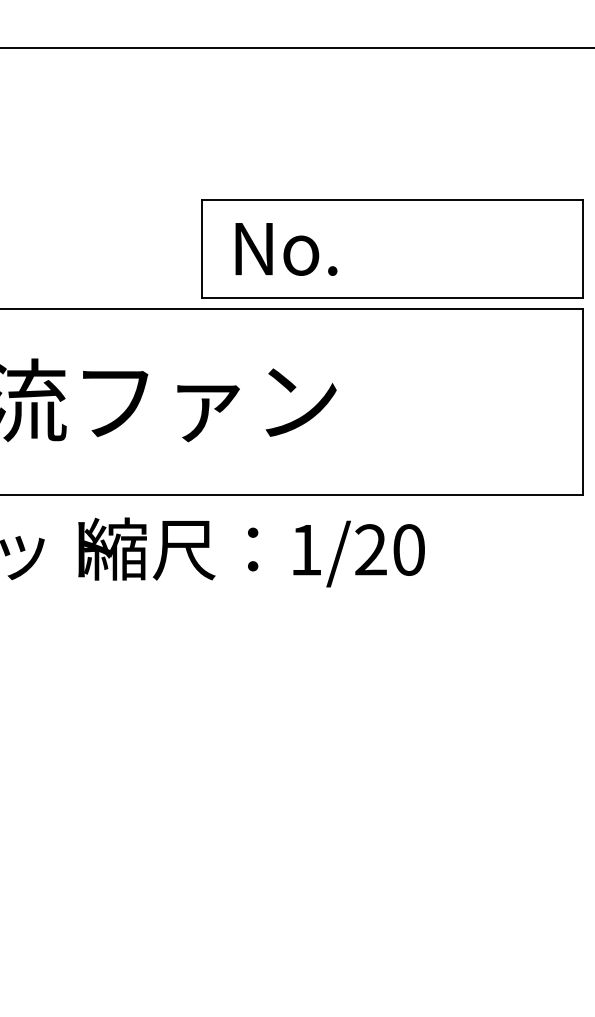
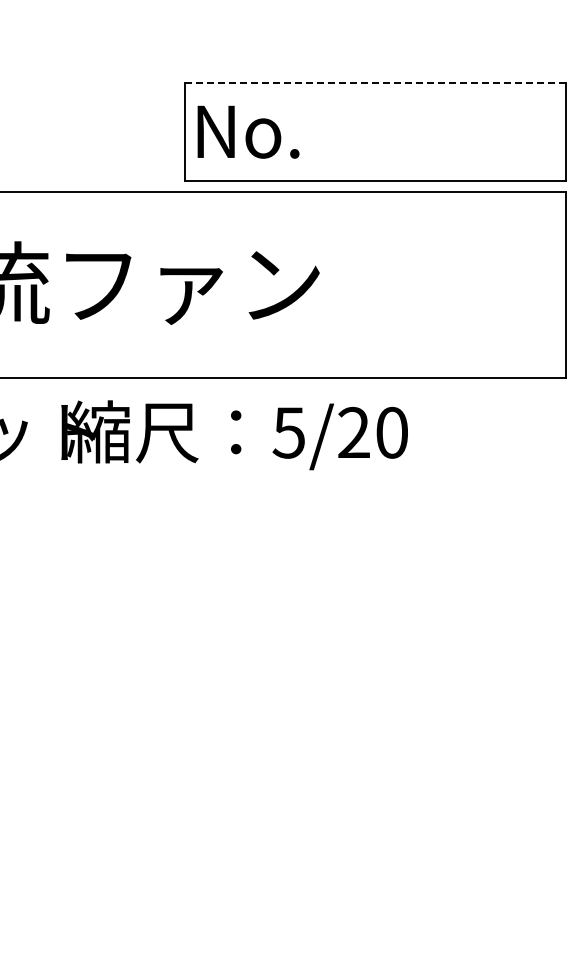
line: (392, 200) -> (375, 83), solid -> dashed
text: (286, 249) -> (248, 132), moved
text: (305, 550) -> (288, 433), 1/20 -> 5/20

